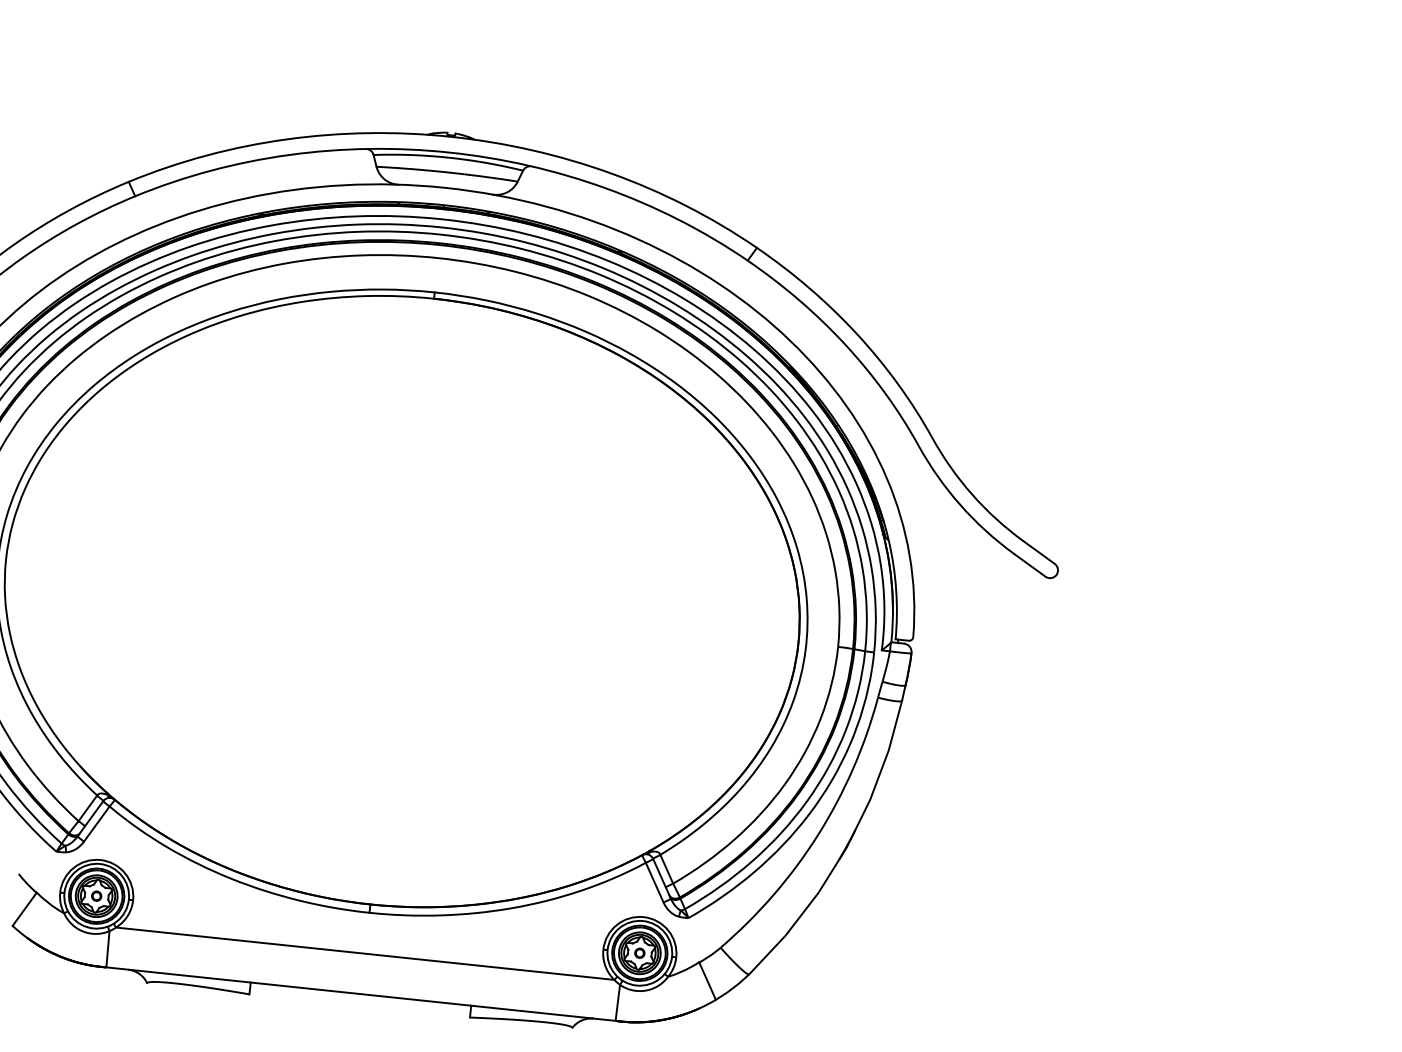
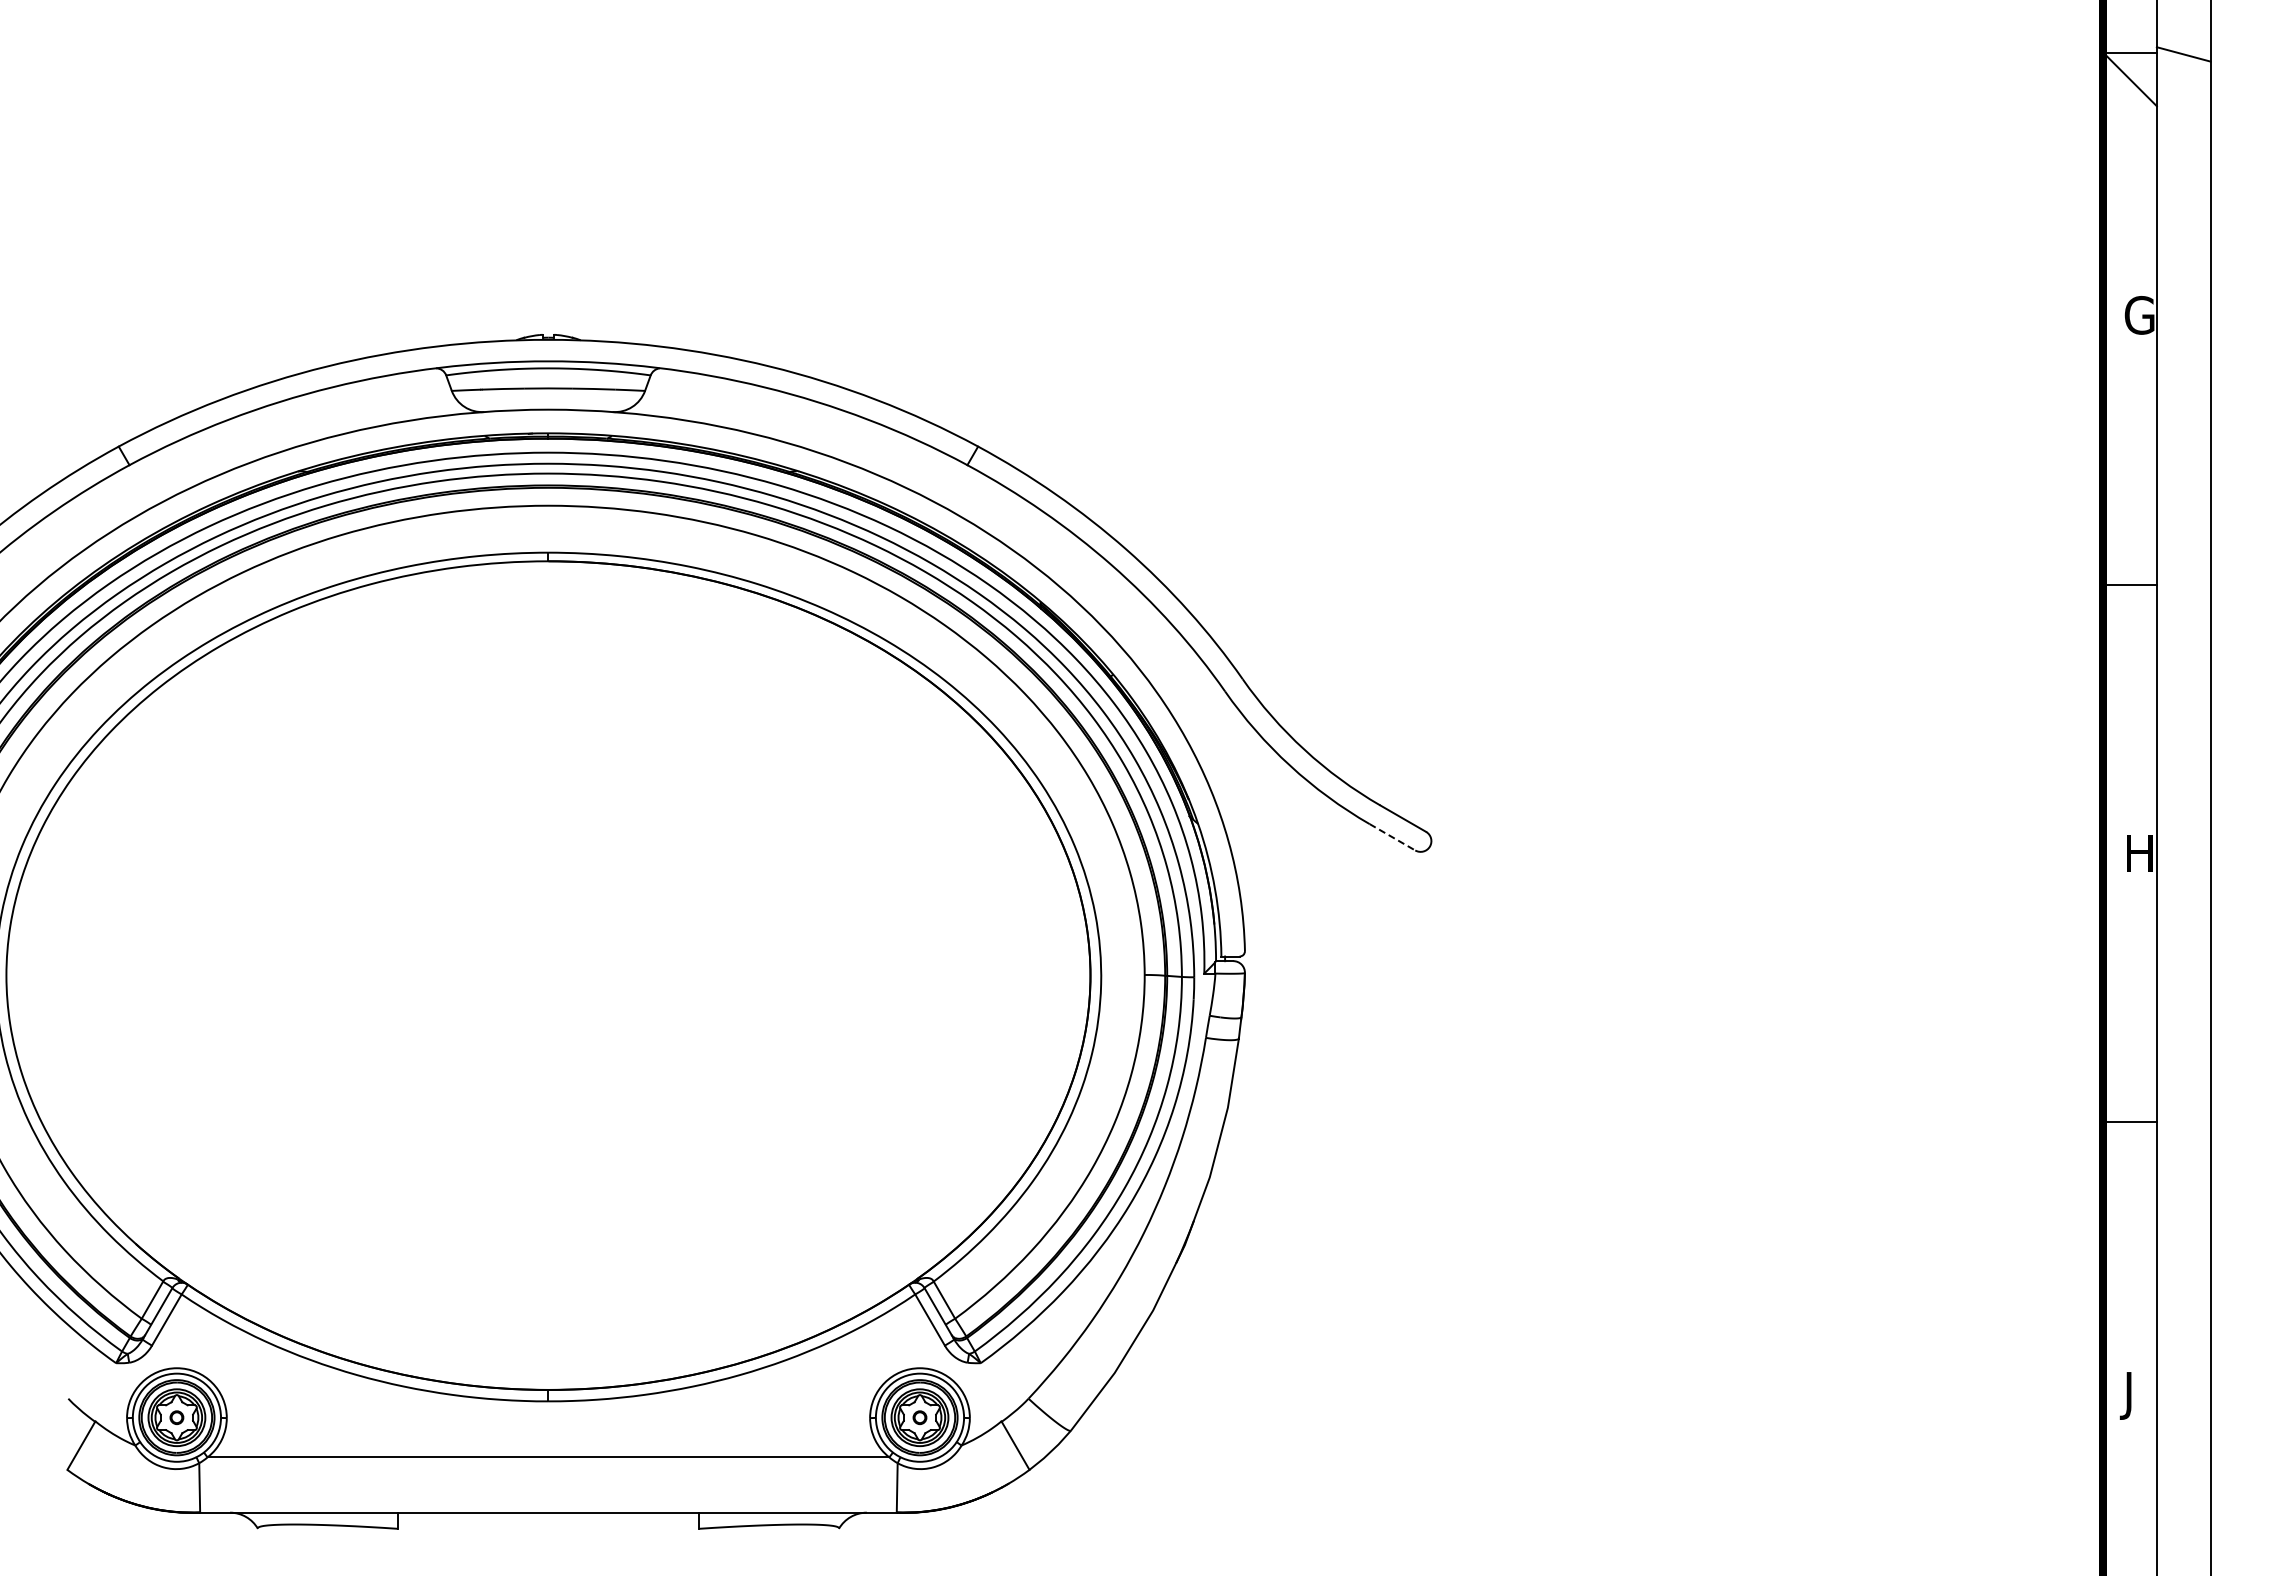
line: (1029, 565) -> (1392, 837), solid -> dashed

